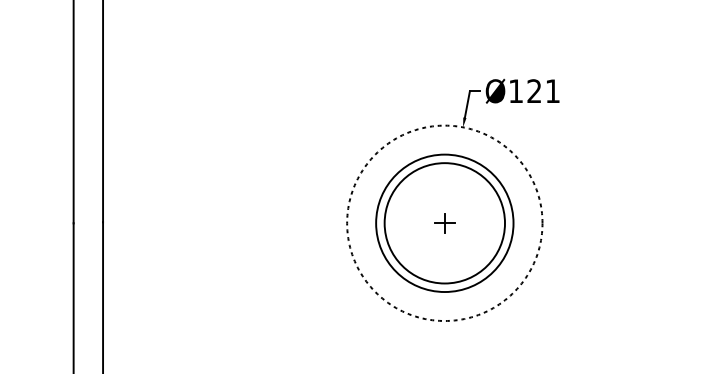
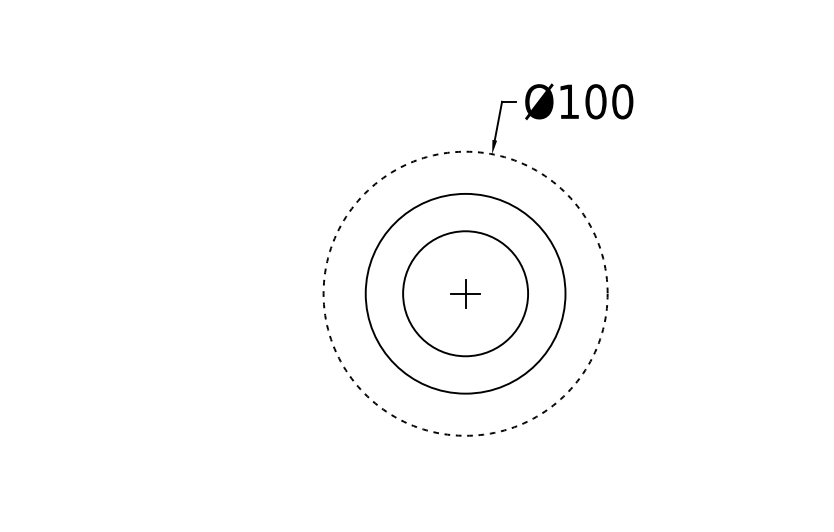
text: (543, 91) -> (609, 102), Ø121 -> Ø100
circle: (444, 223) -> (465, 294), size x0.71

